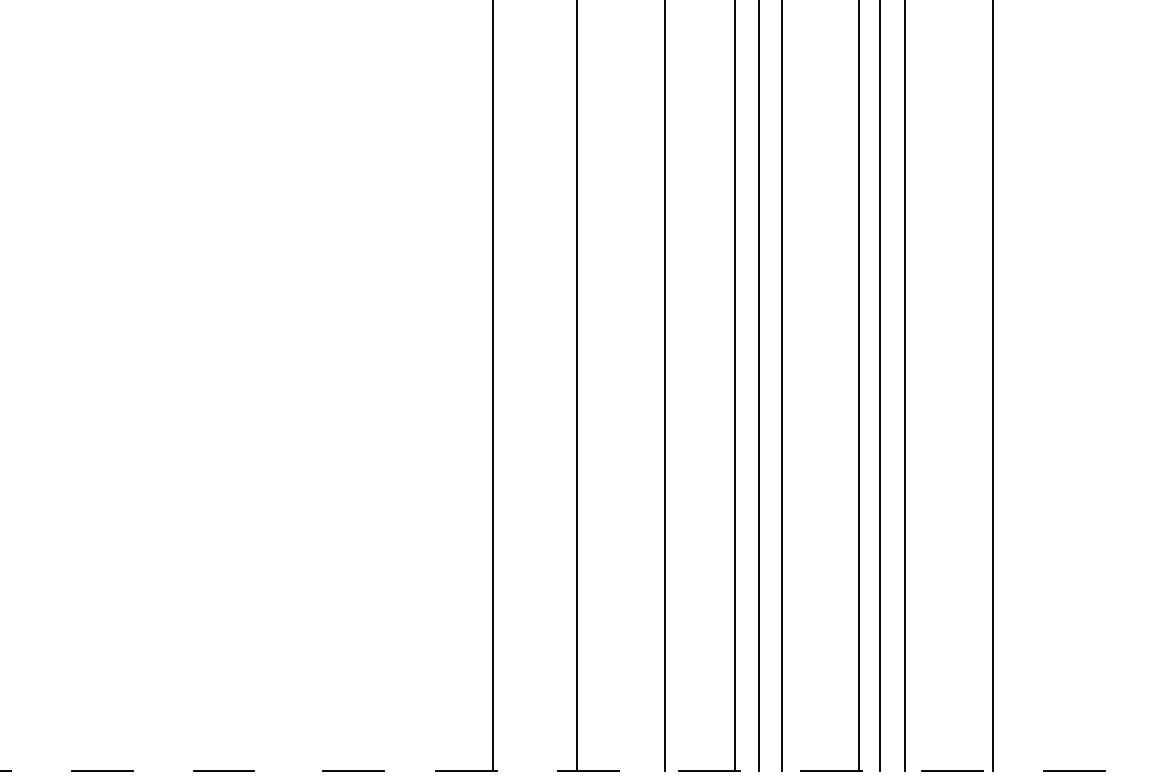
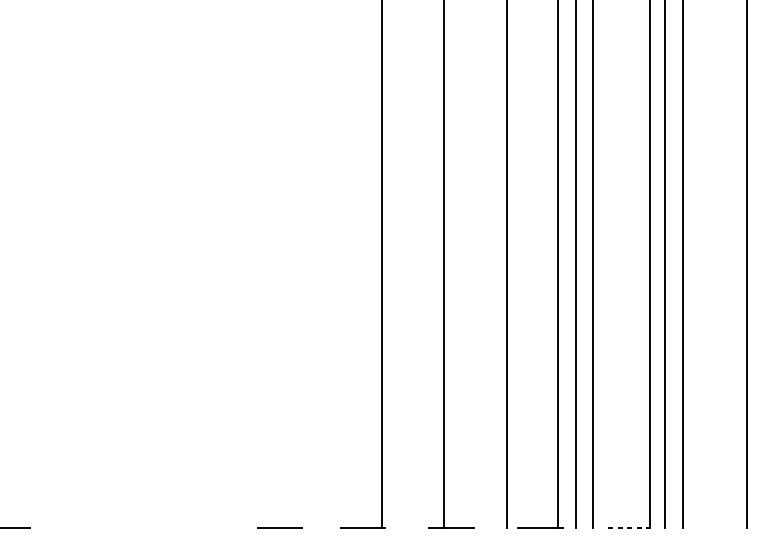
line: (102, 770) -> (96, 527), removed
line: (223, 771) -> (184, 528), removed
line: (830, 771) -> (628, 528), solid -> dashed
line: (952, 771) -> (717, 528), removed

